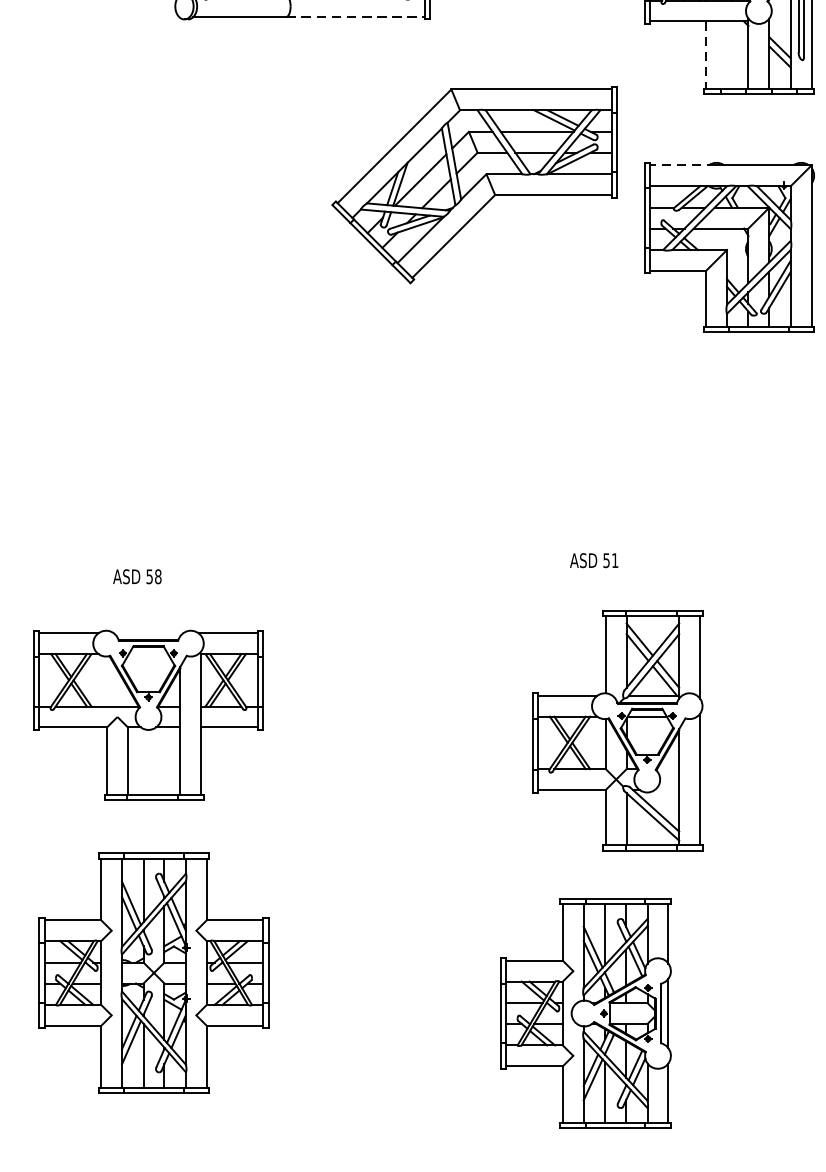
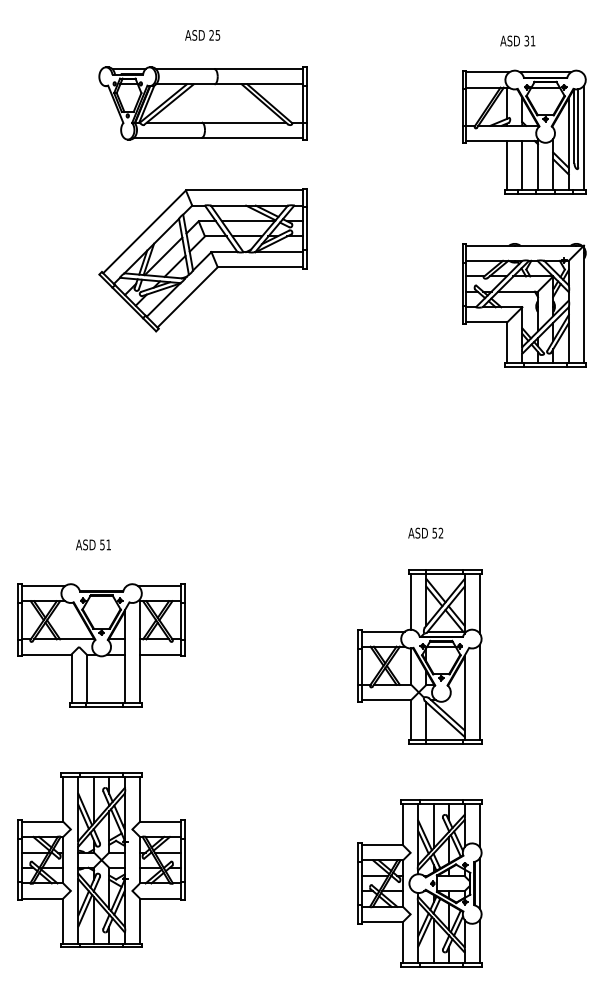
line: (355, 16) -> (252, 137), dashed -> solid
line: (706, 55) -> (507, 165), dashed -> solid
line: (727, 55) -> (522, 165), added
line: (683, 165) -> (490, 245), dashed -> solid
part: (474, 185) -> (202, 260), moved
text: (614, 559) -> (440, 532), 51 -> 52
text: (157, 576) -> (108, 544), 58 -> 51
part: (617, 730) -> (419, 656), moved
part: (153, 972) -> (101, 859), moved
part: (585, 1013) -> (419, 883), moved

